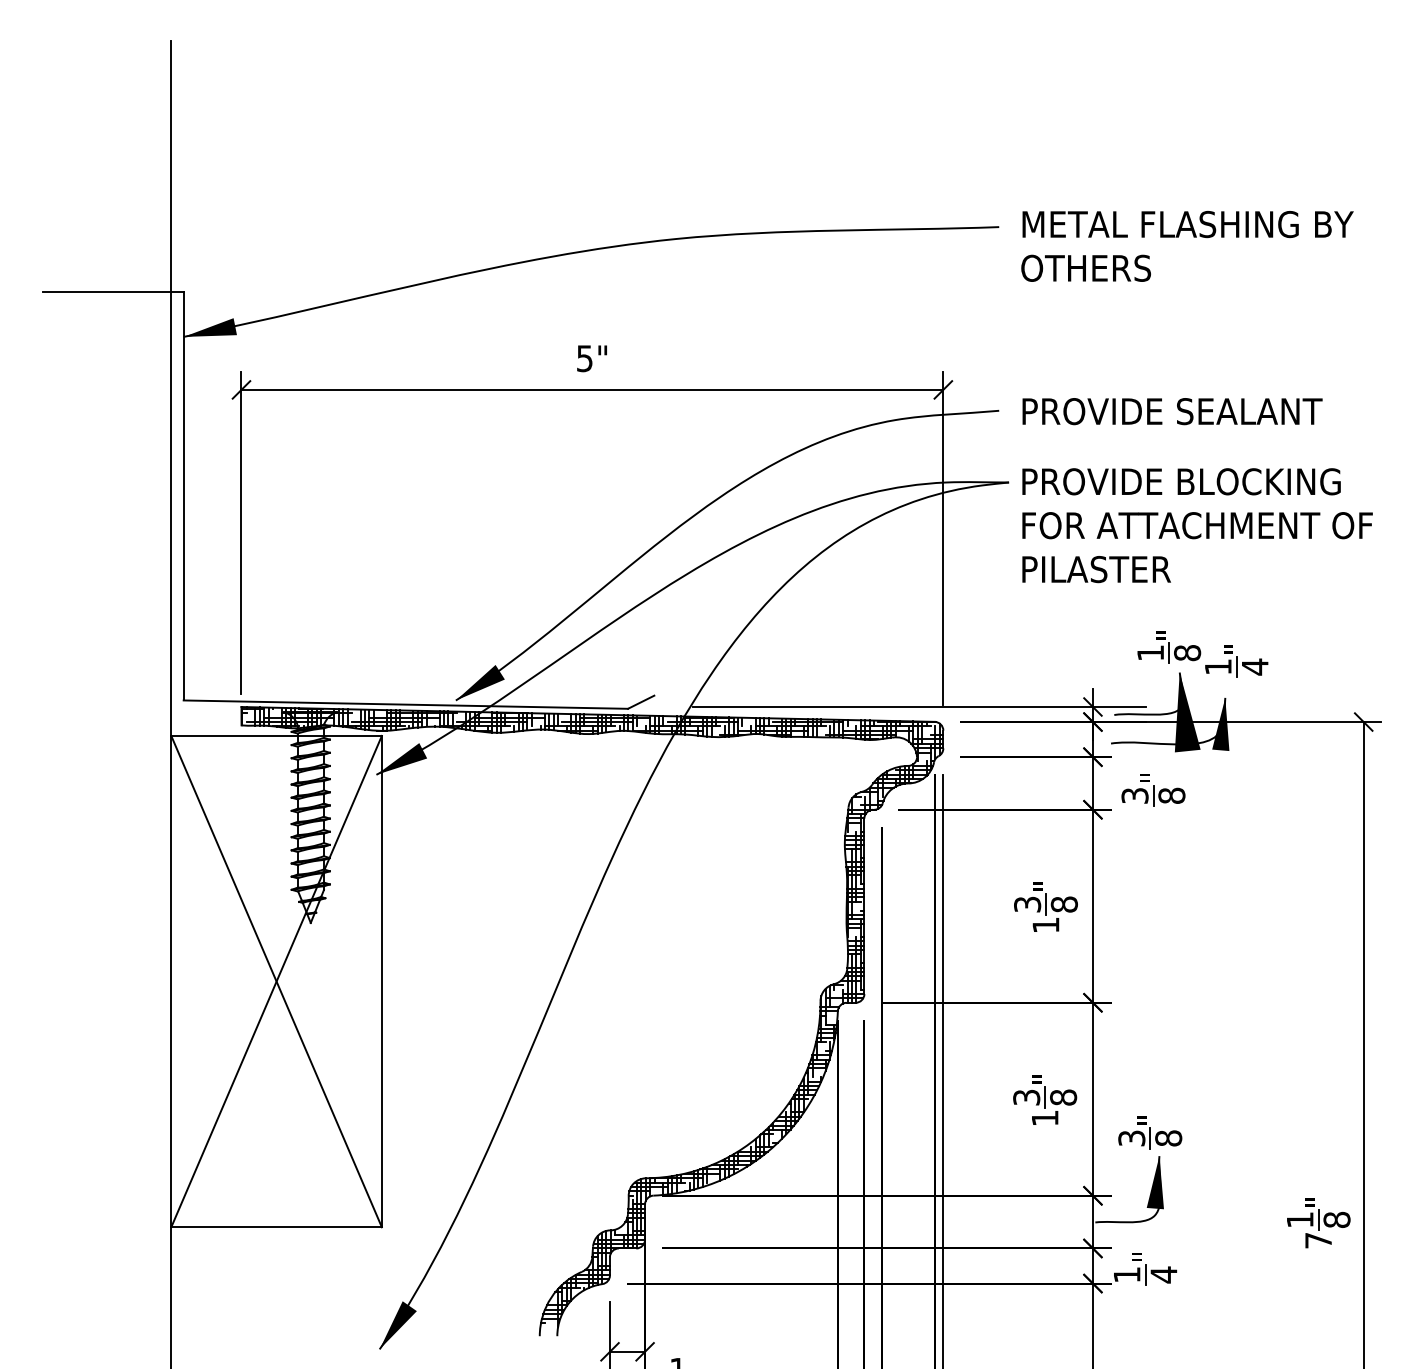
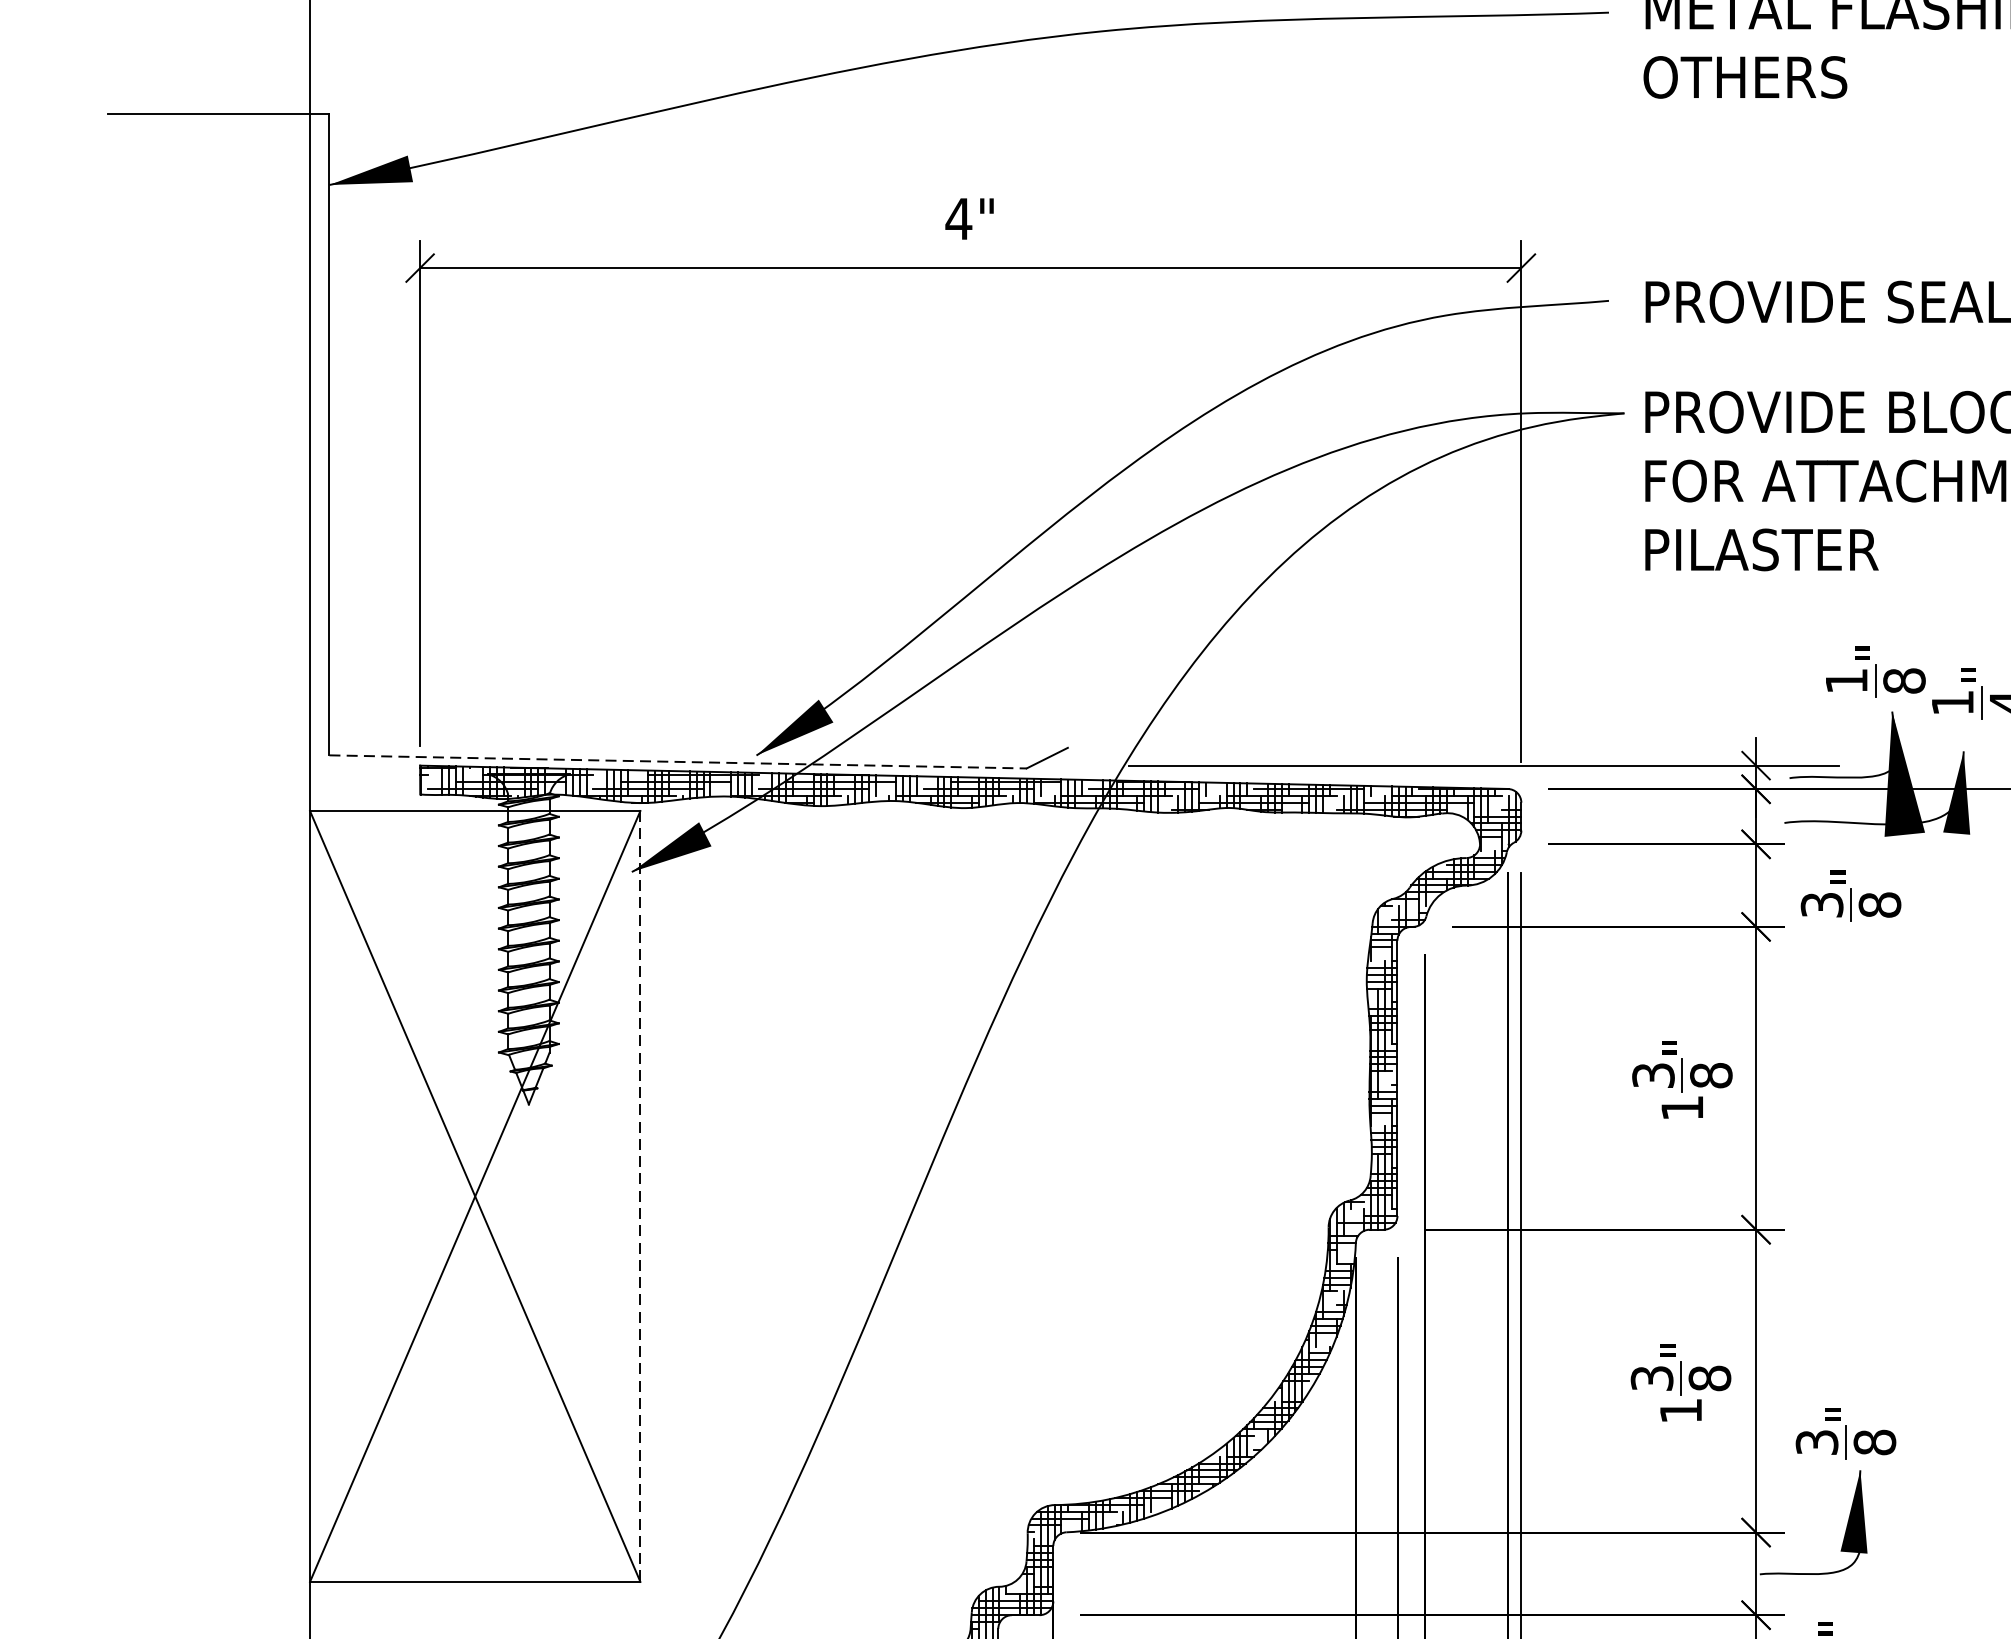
text: (584, 358) -> (958, 218), 5" -> 4"
line: (406, 704) -> (679, 761), solid -> dashed
line: (381, 981) -> (639, 1196), solid -> dashed

